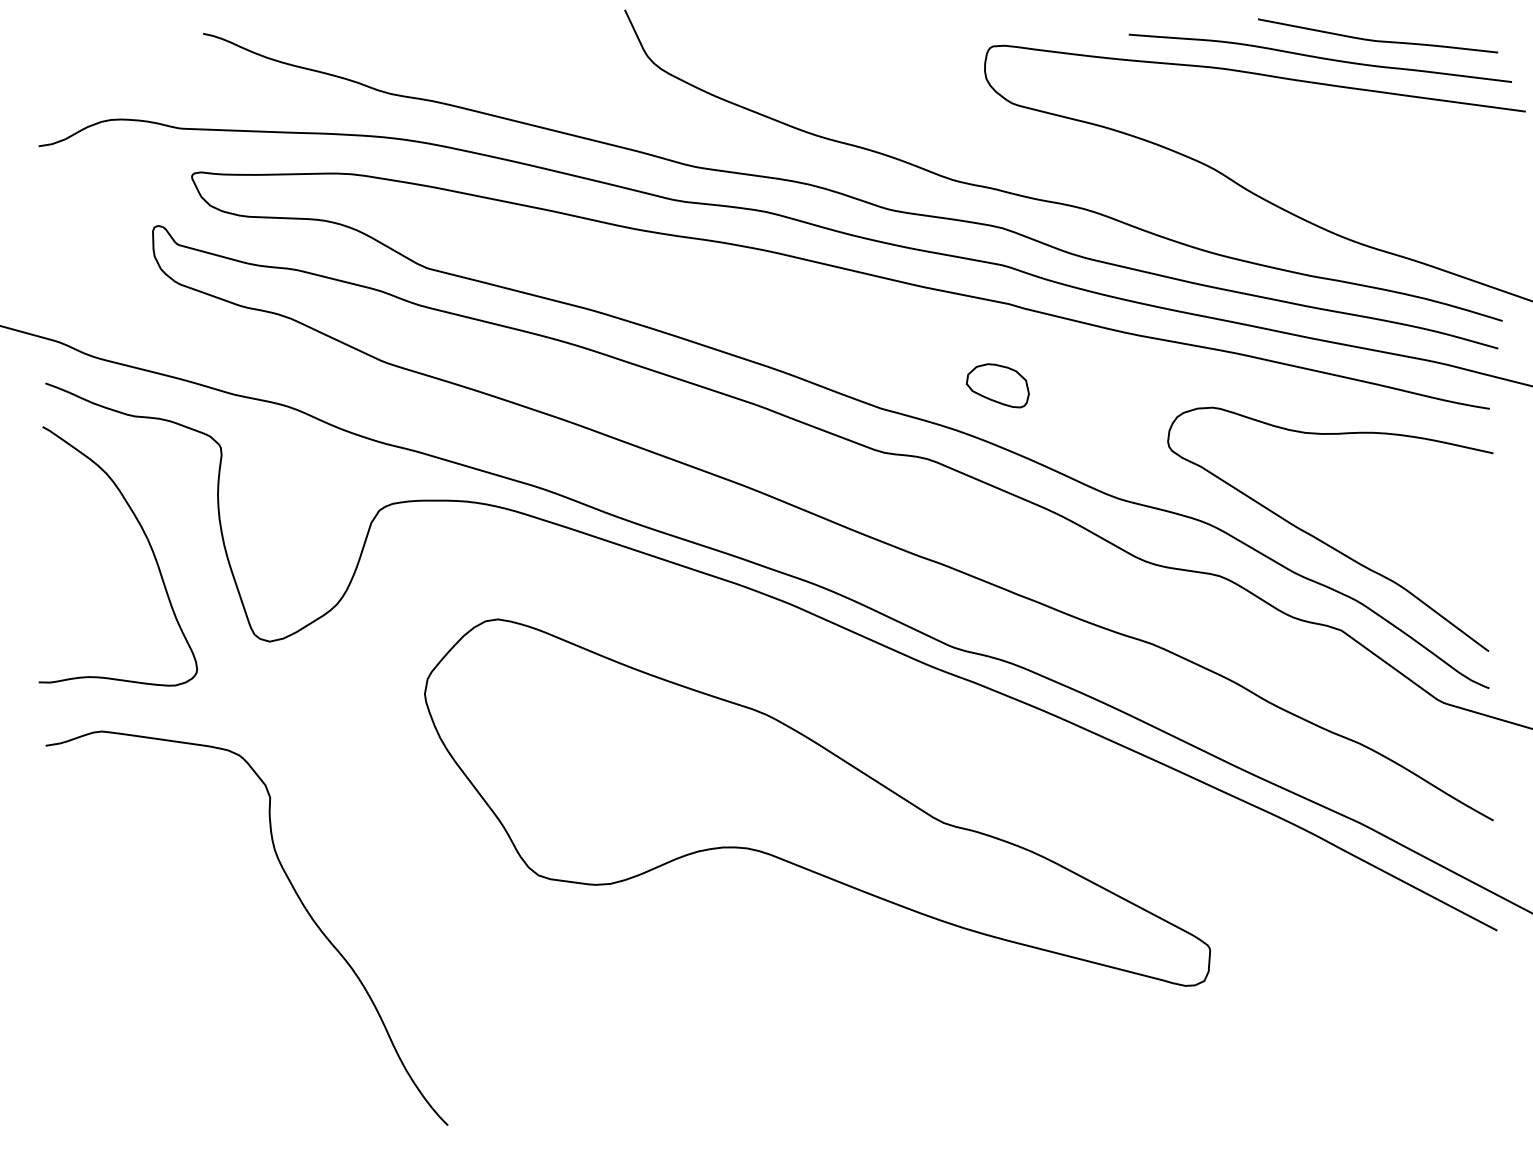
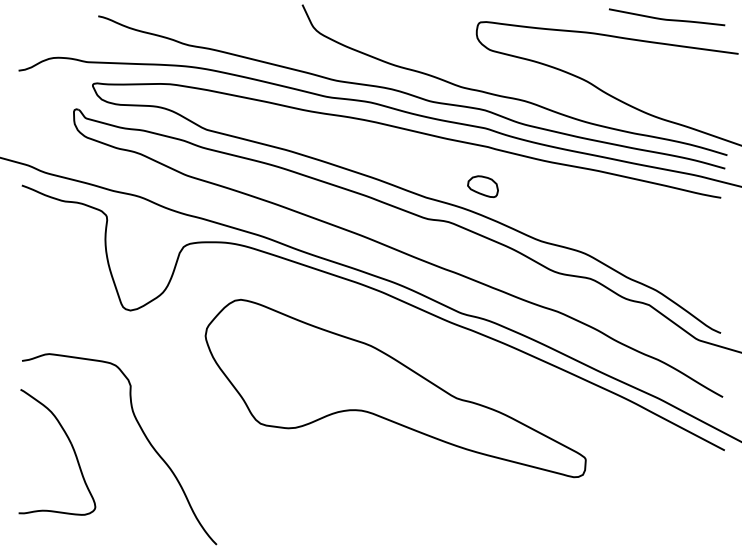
curve: (1319, 56) -> (638, 27), removed
curve: (1321, 538) -> (639, 260), removed
part: (147, 544) -> (71, 446), moved

